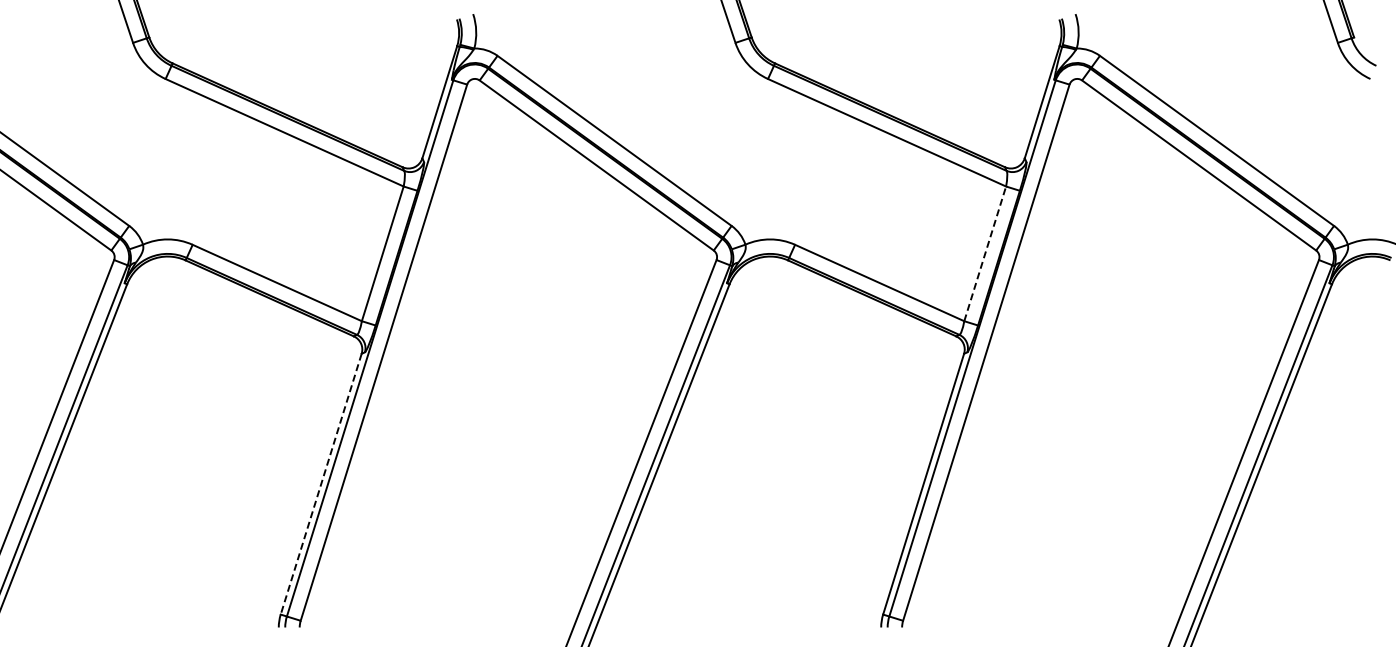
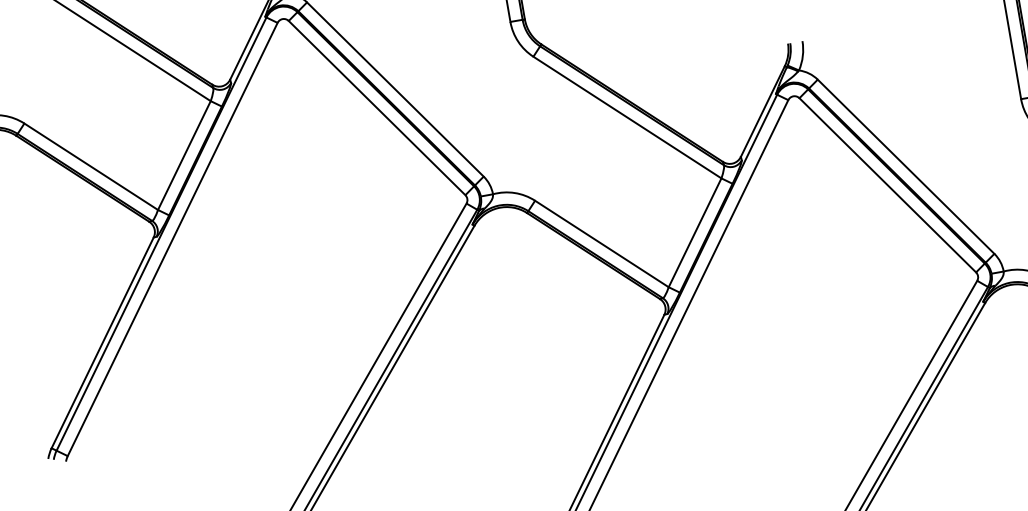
line: (985, 253) -> (695, 232), dashed -> solid
line: (321, 484) -> (102, 343), dashed -> solid

